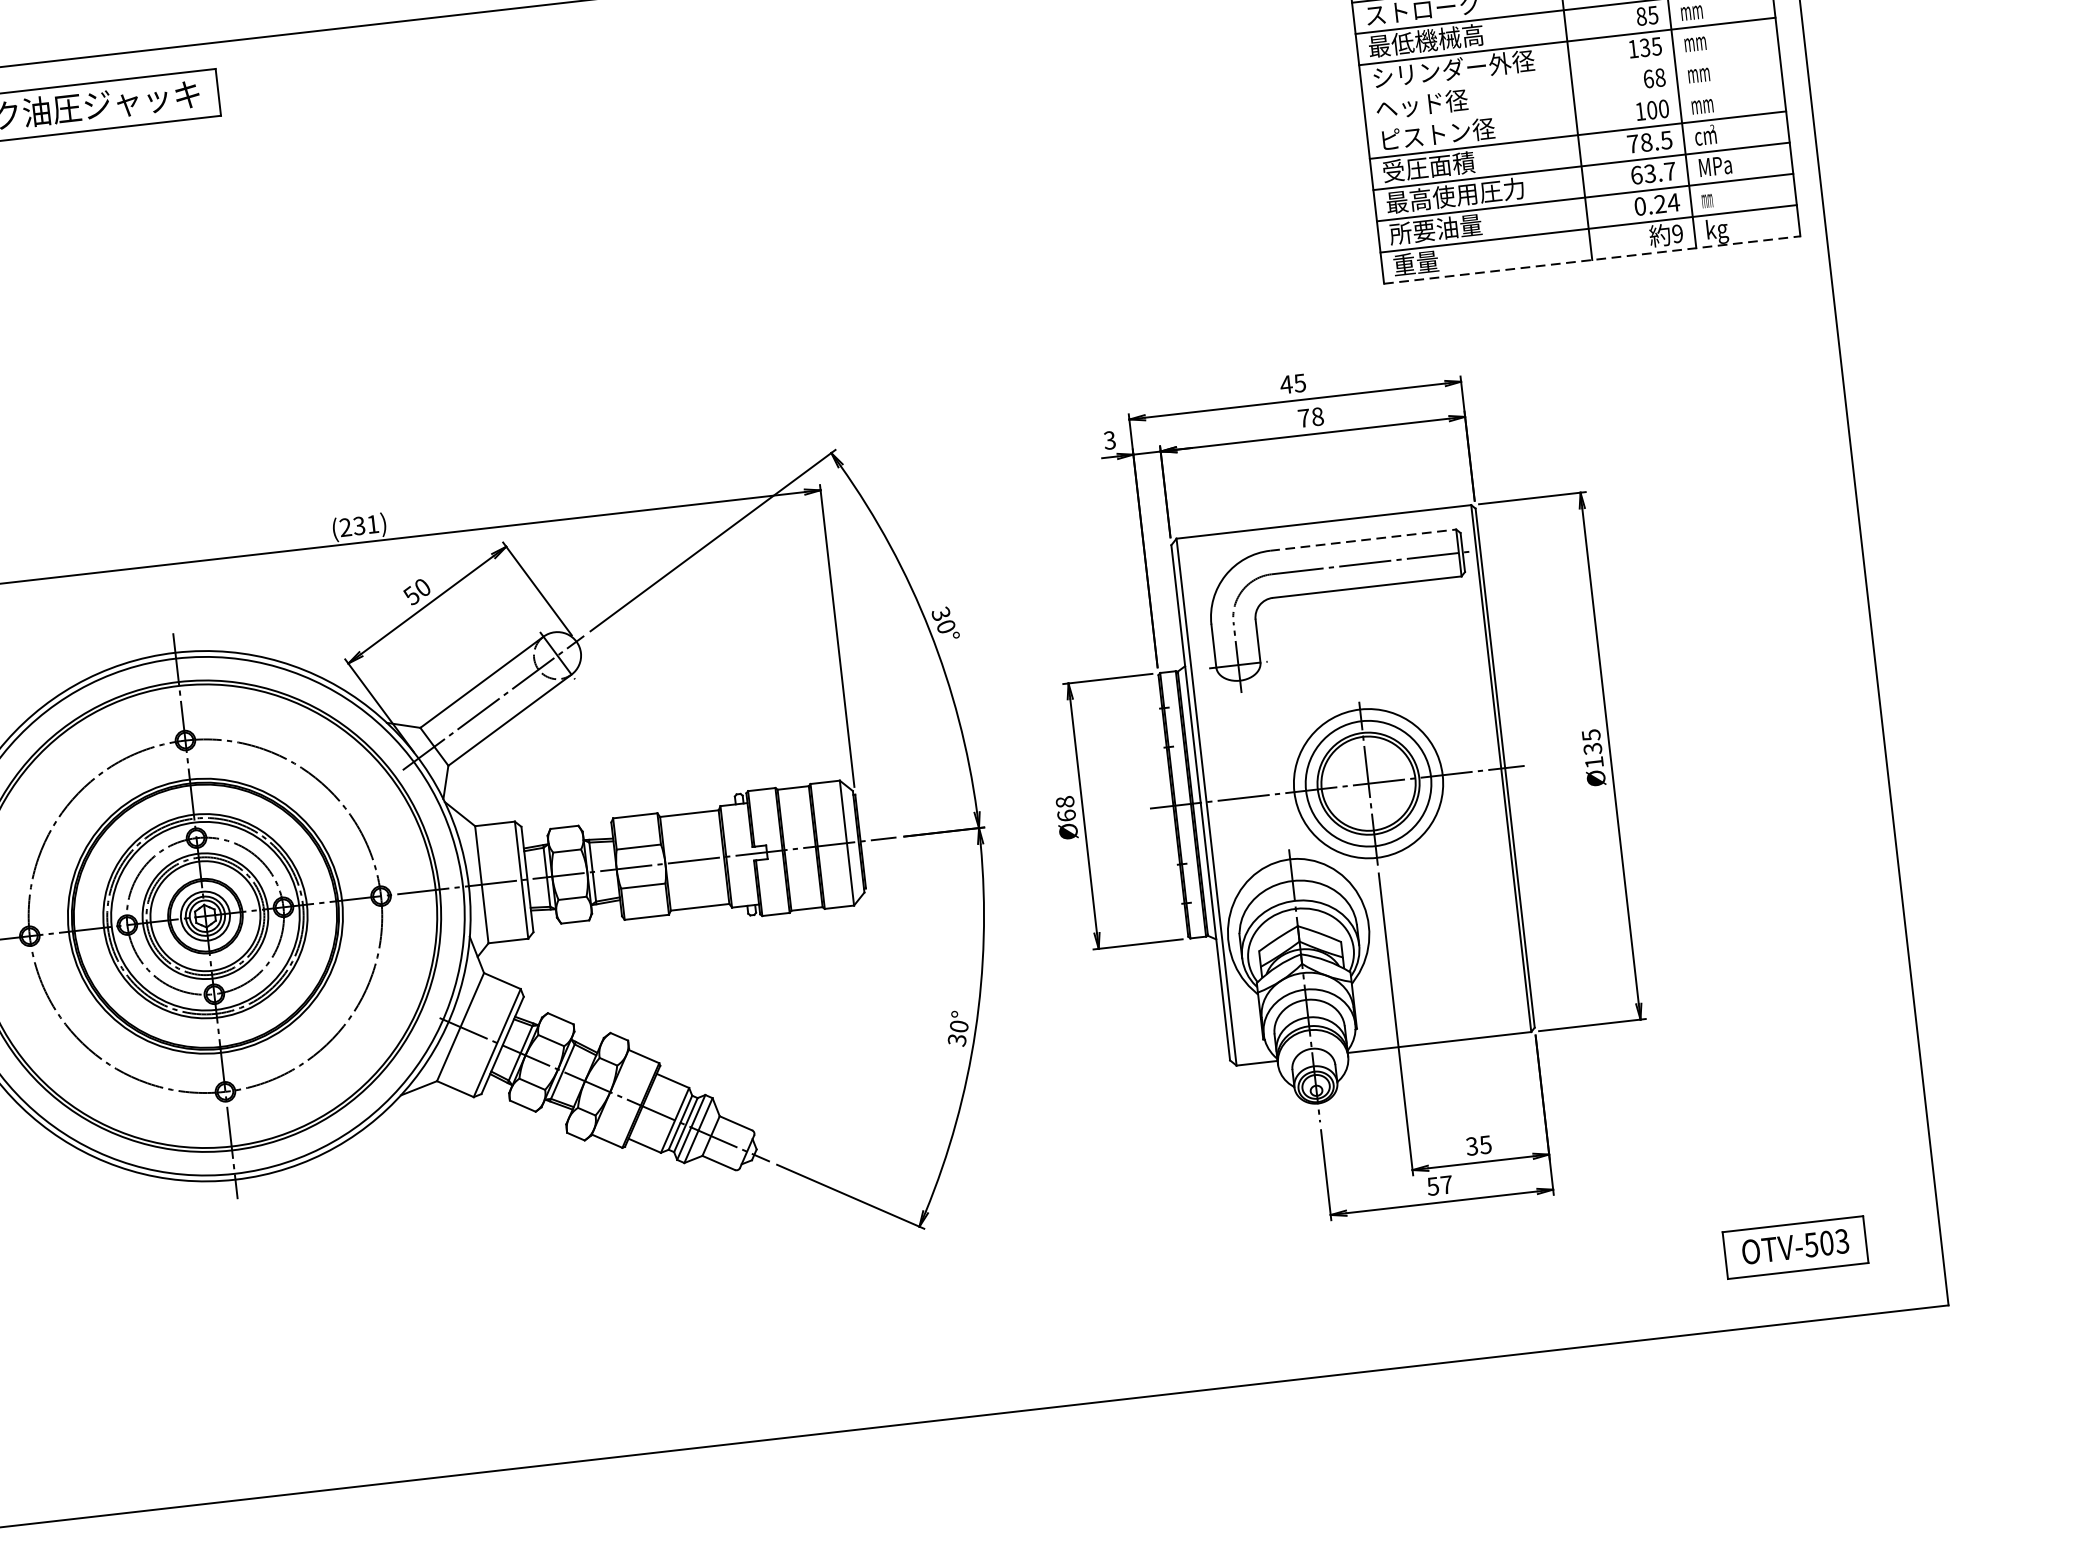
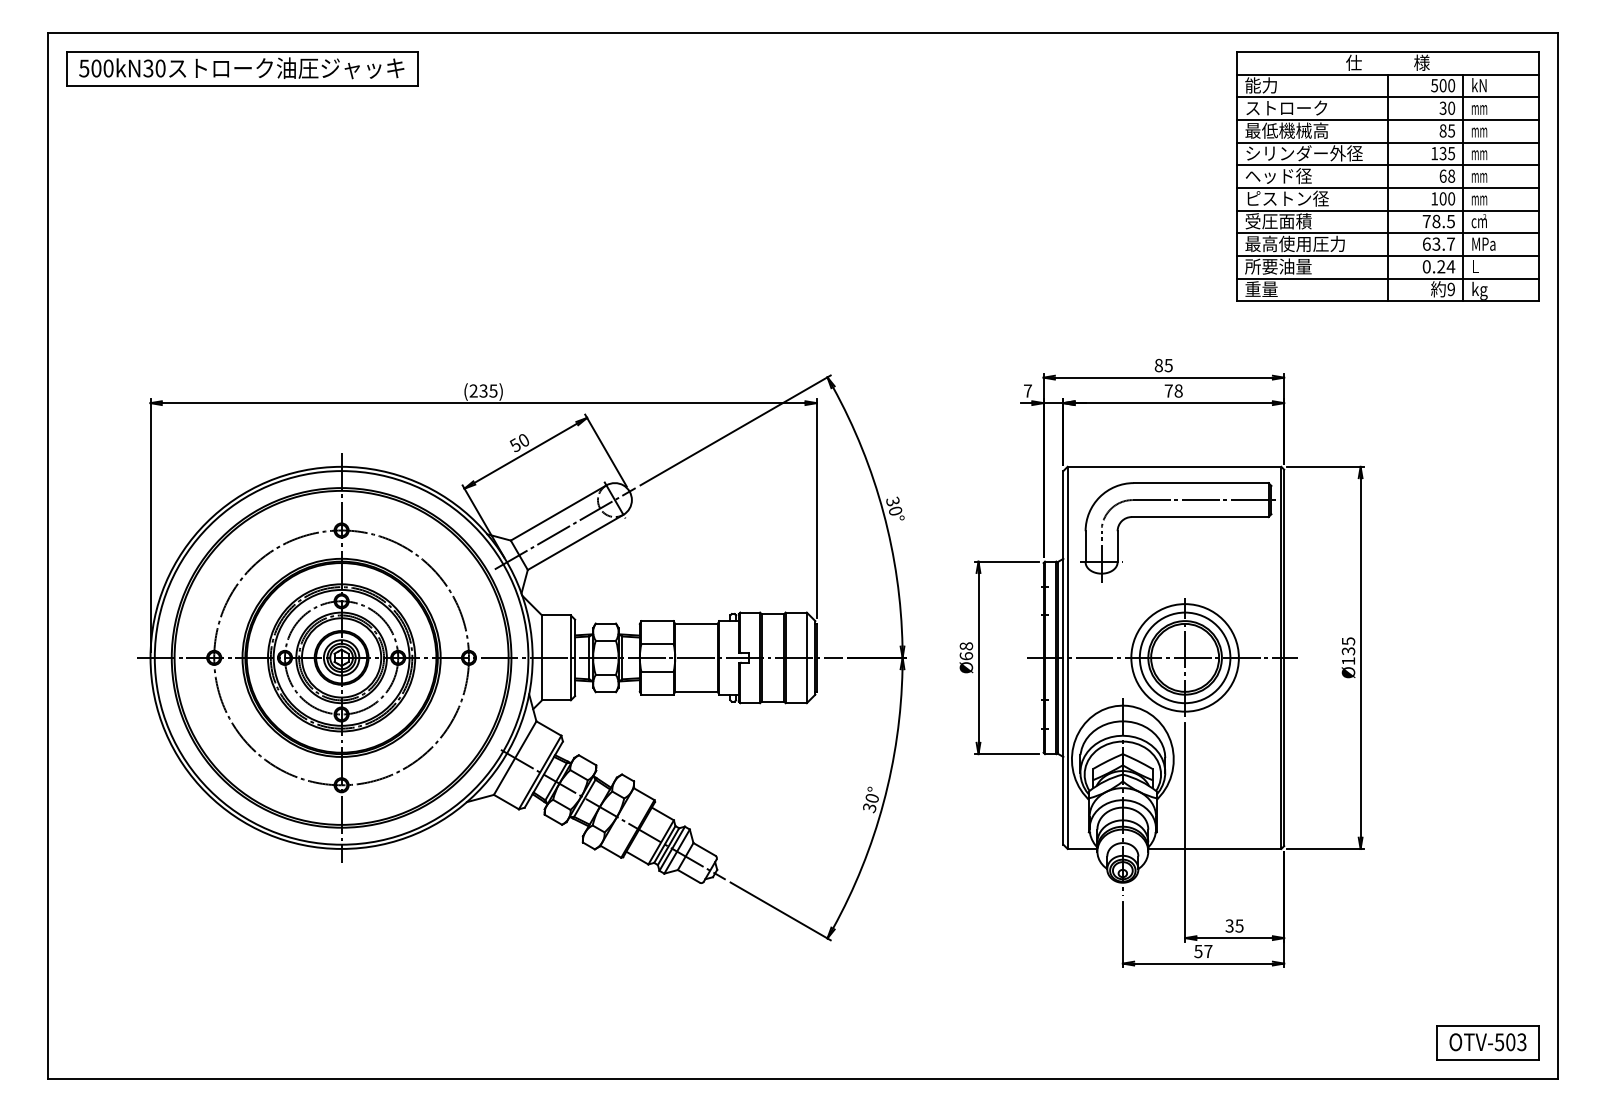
line: (1570, 72) -> (1387, 165), added
line: (1573, 104) -> (1387, 188), added
text: (1707, 198) -> (1475, 266), mm -> L
line: (1591, 260) -> (1387, 301), dashed -> solid
text: (1285, 384) -> (1158, 365), 45 -> 85
text: (1109, 439) -> (1027, 390), 3 -> 7
text: (372, 523) -> (493, 390), (231) -> (235)
line: (1363, 540) -> (1201, 483), dashed -> solid
part: (1794, 1247) -> (1487, 1042), moved

